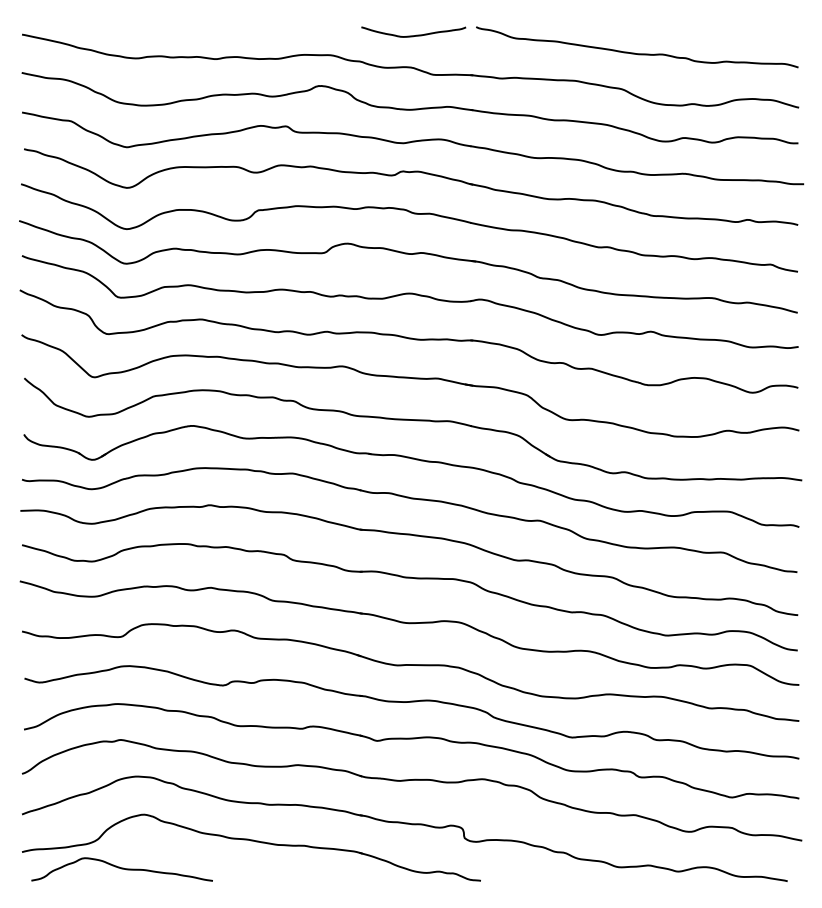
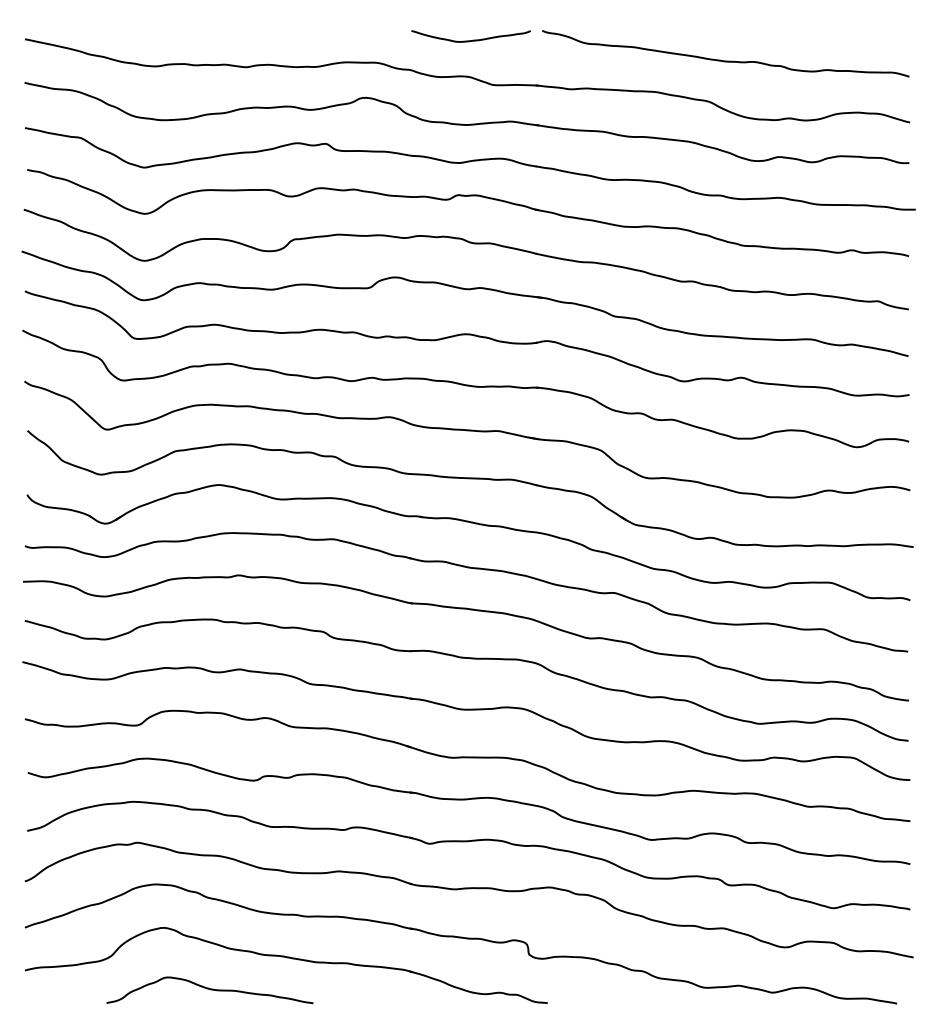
curve: (121, 868) -> (209, 989), moved

